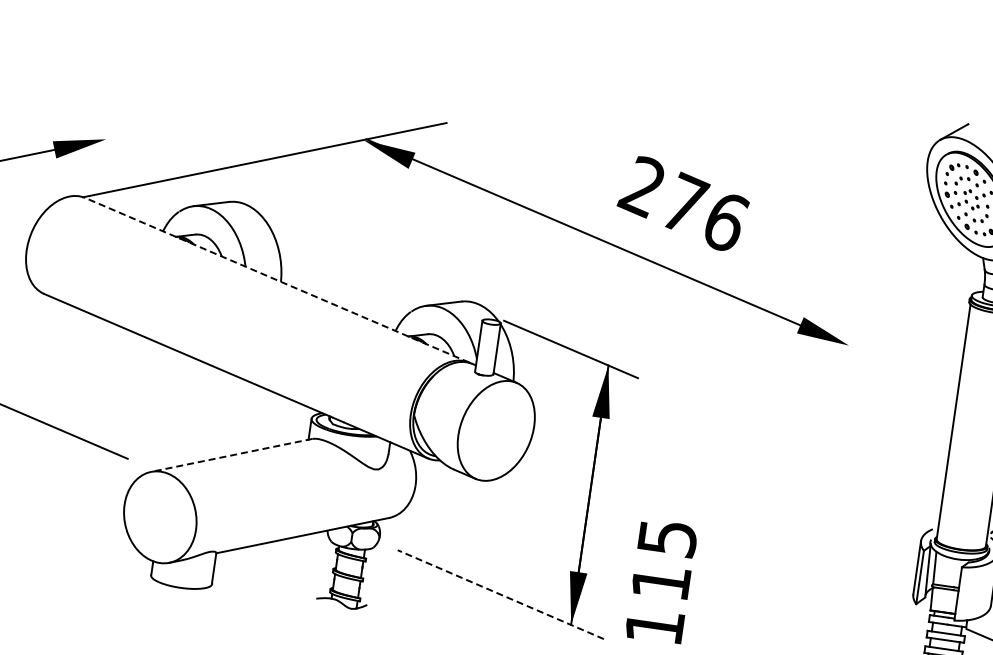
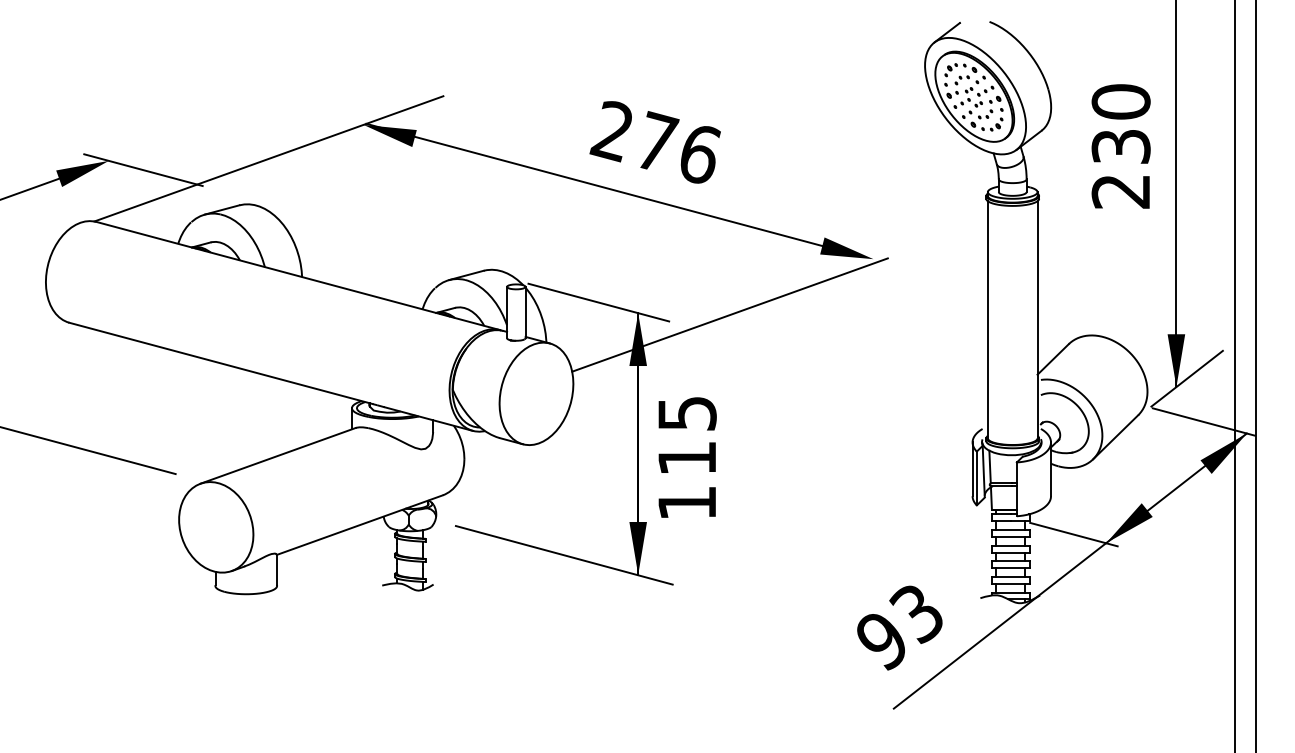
line: (139, 153) -> (143, 170), added
text: (682, 203) -> (654, 142), moved
line: (277, 279) -> (298, 275), dashed -> solid
line: (698, 379) -> (729, 314), added
line: (231, 455) -> (277, 456), dashed -> solid
text: (661, 581) -> (687, 457), moved
line: (499, 594) -> (563, 555), dashed -> solid

